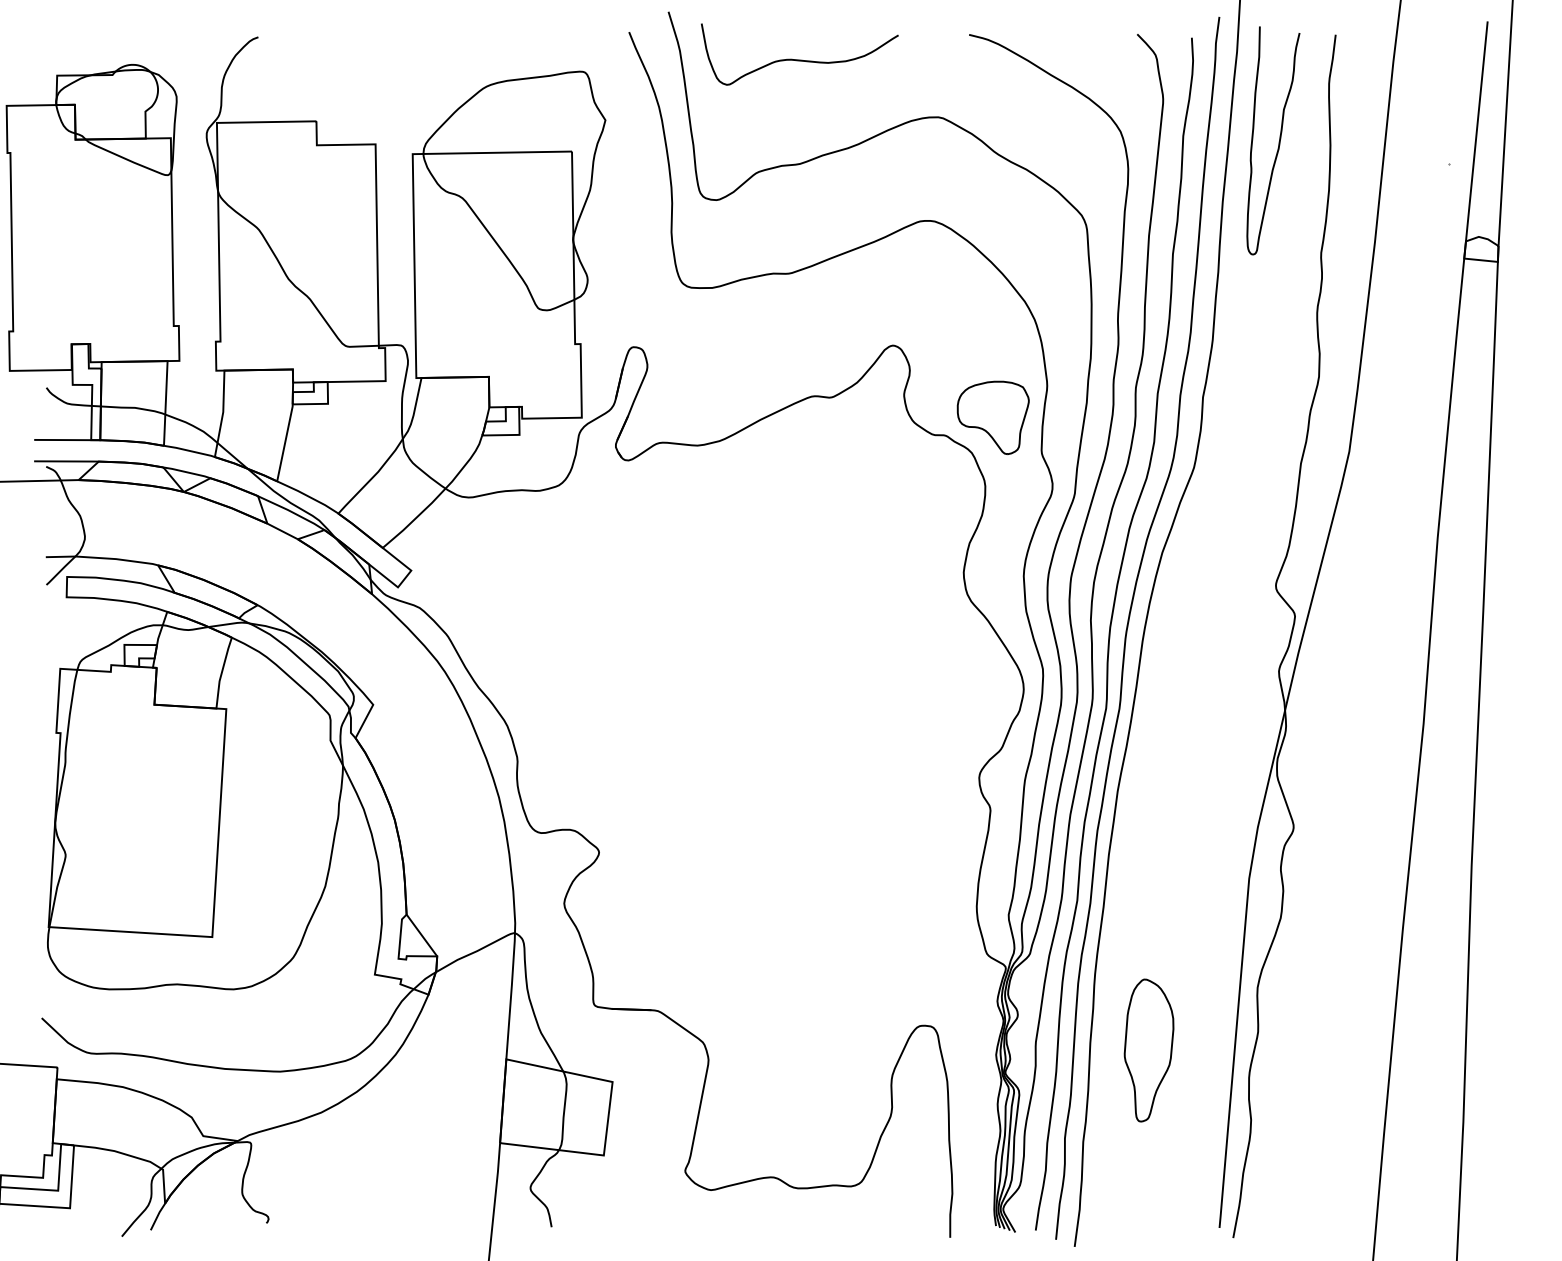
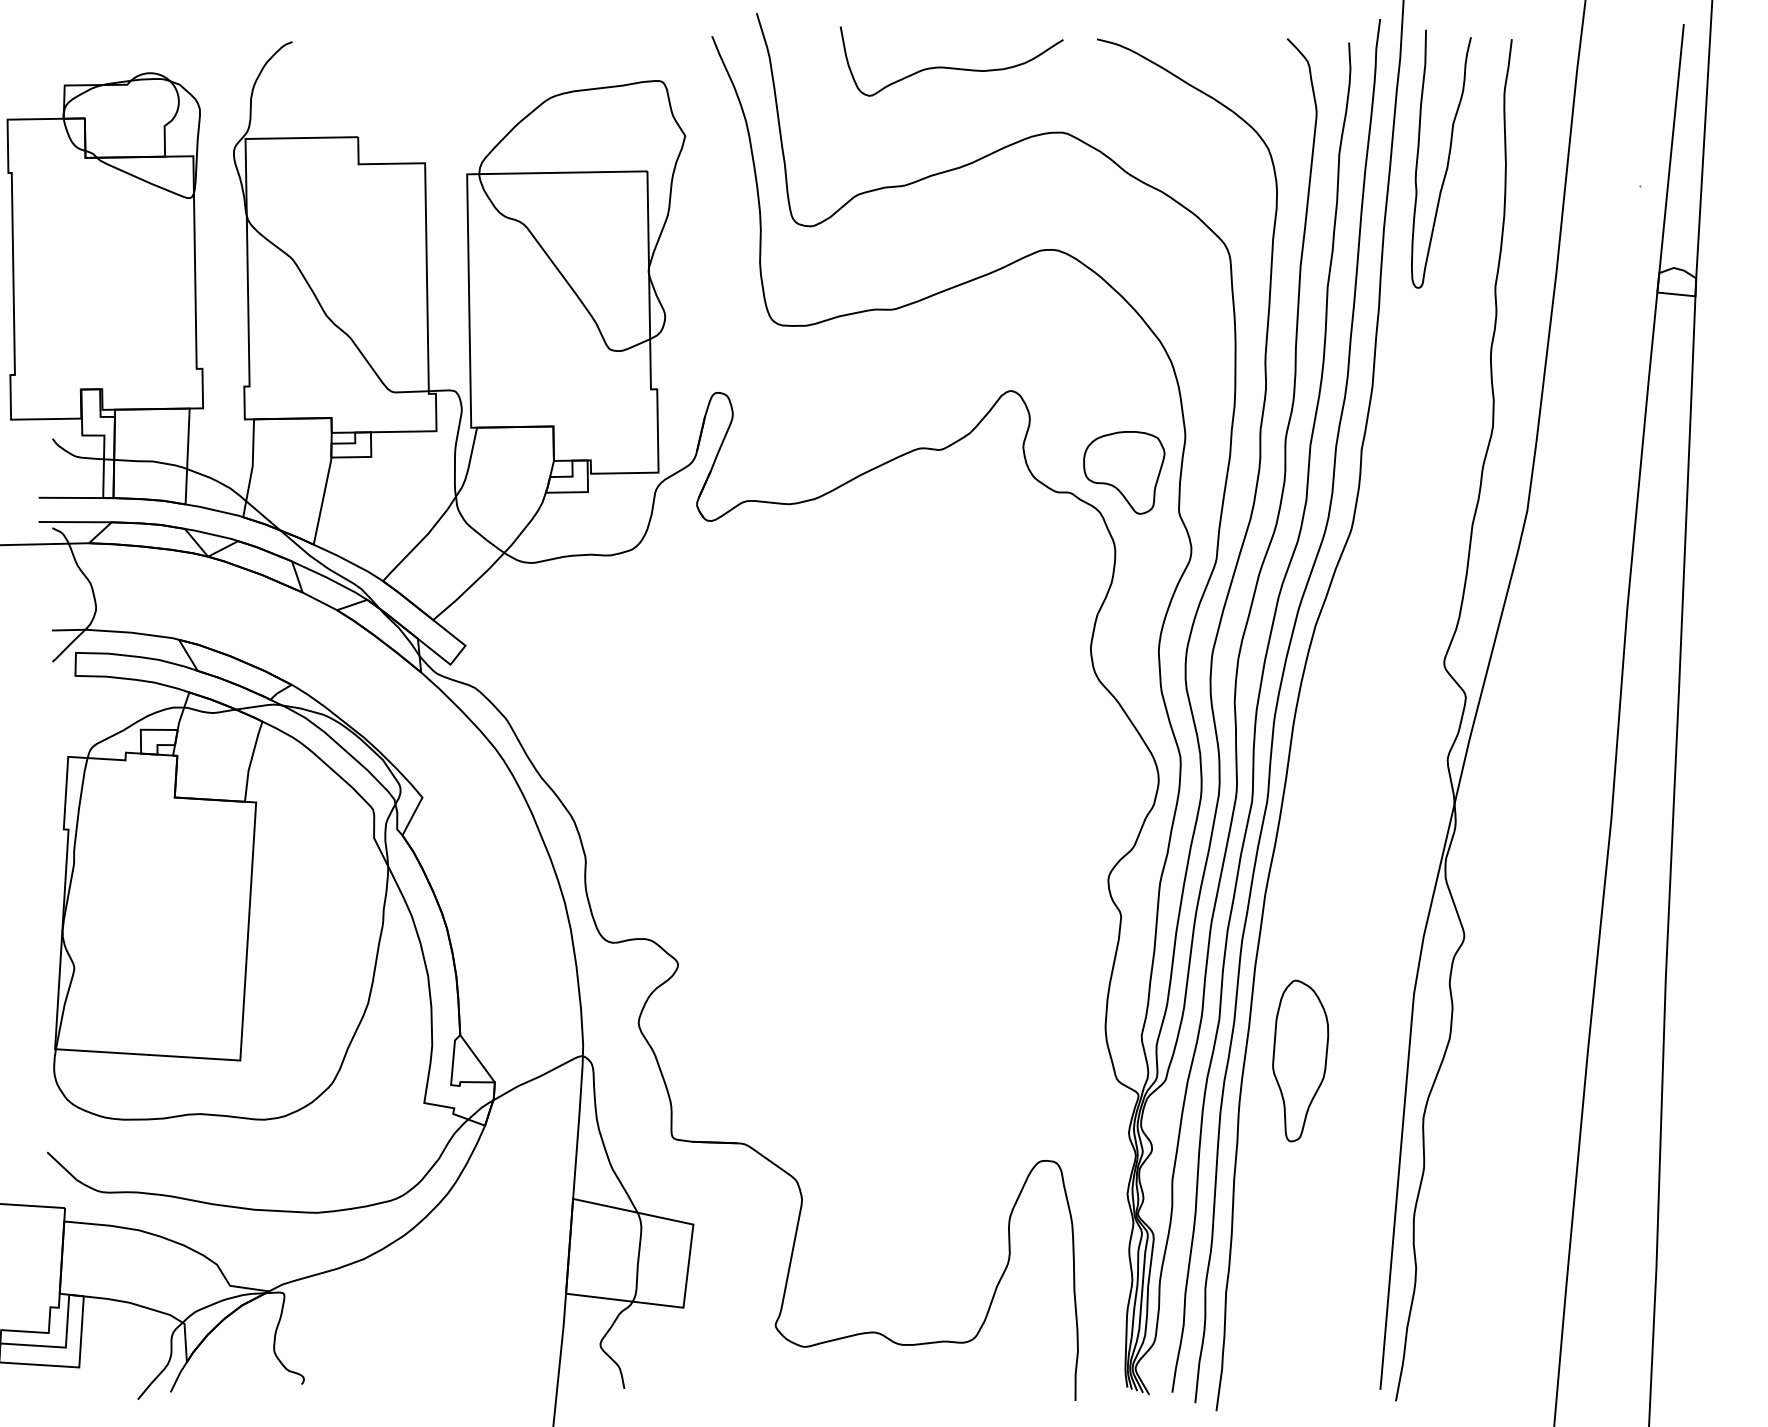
curve: (799, 59) -> (951, 67), moved
part: (1148, 1050) -> (1299, 1060), moved

